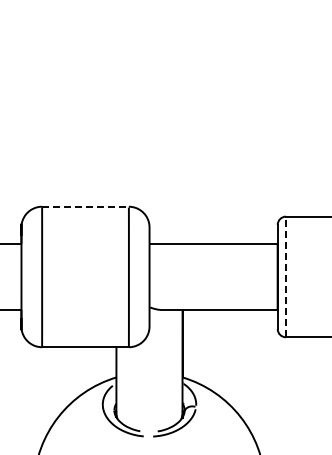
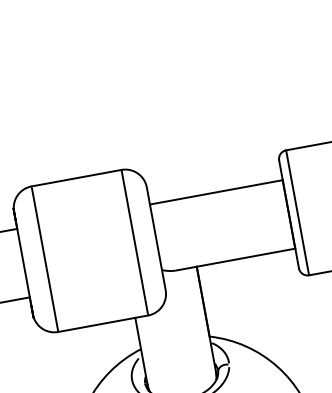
line: (86, 206) -> (77, 177), dashed -> solid
line: (285, 276) -> (297, 212), dashed -> solid

